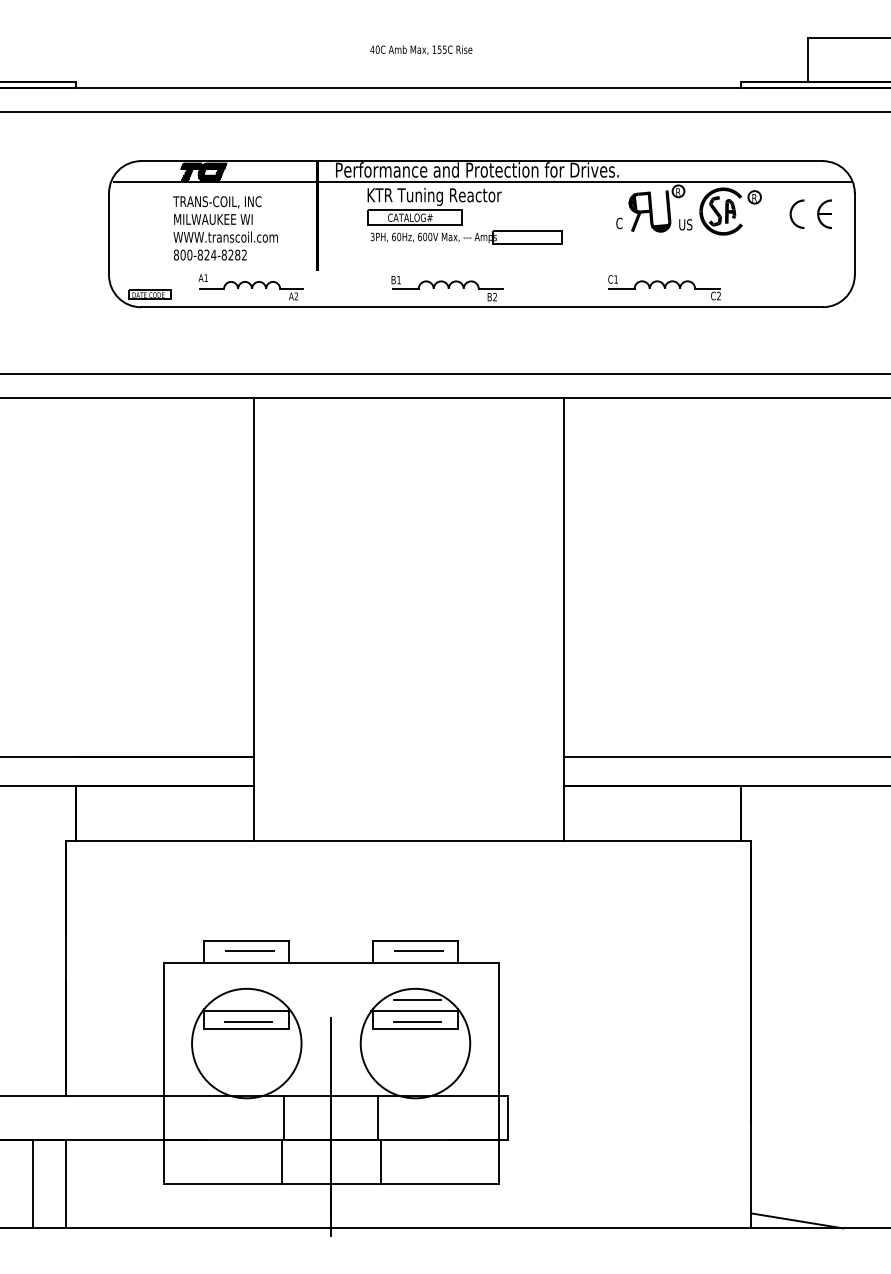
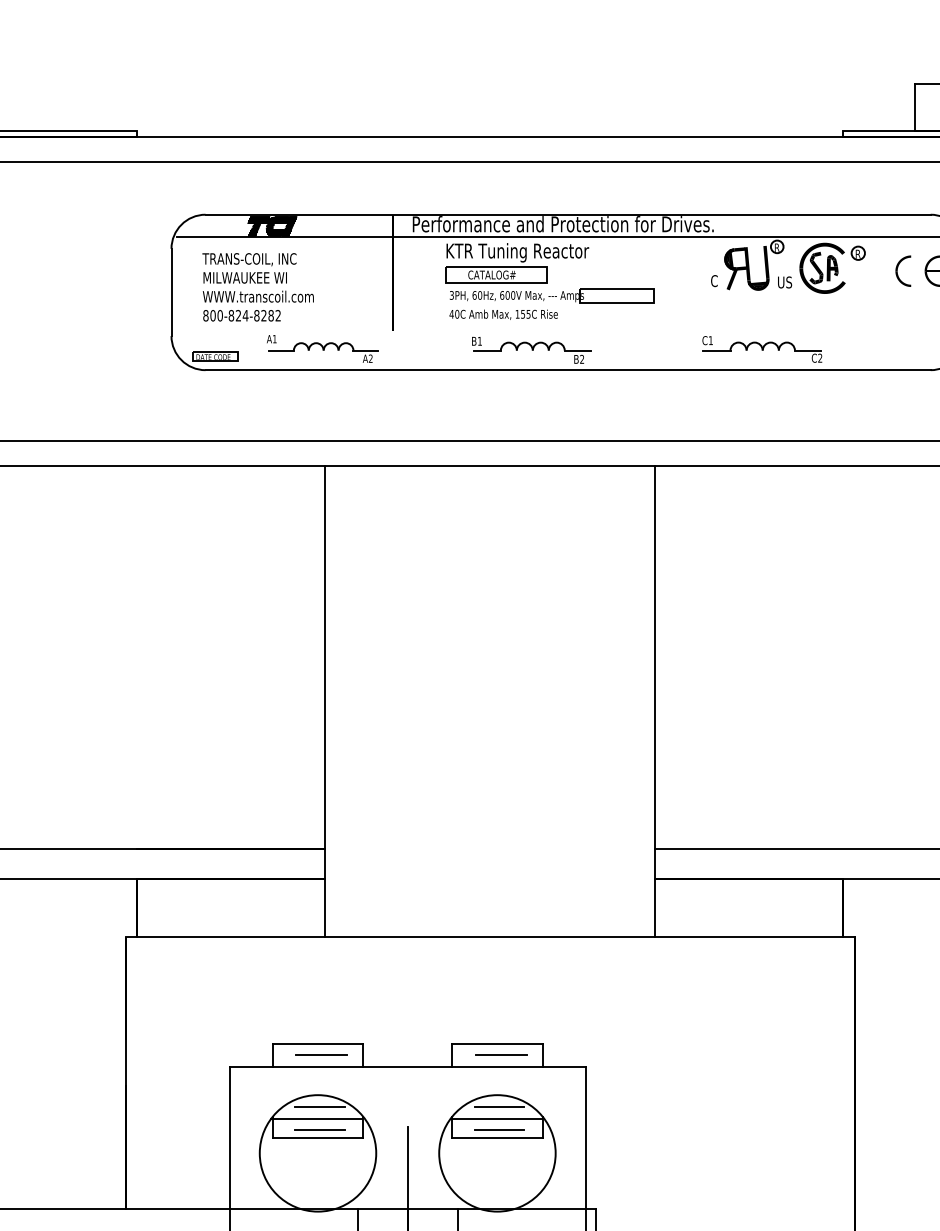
text: (421, 49) -> (503, 314), moved
text: (225, 228) -> (258, 287), moved
line: (248, 999) -> (319, 1106), added

